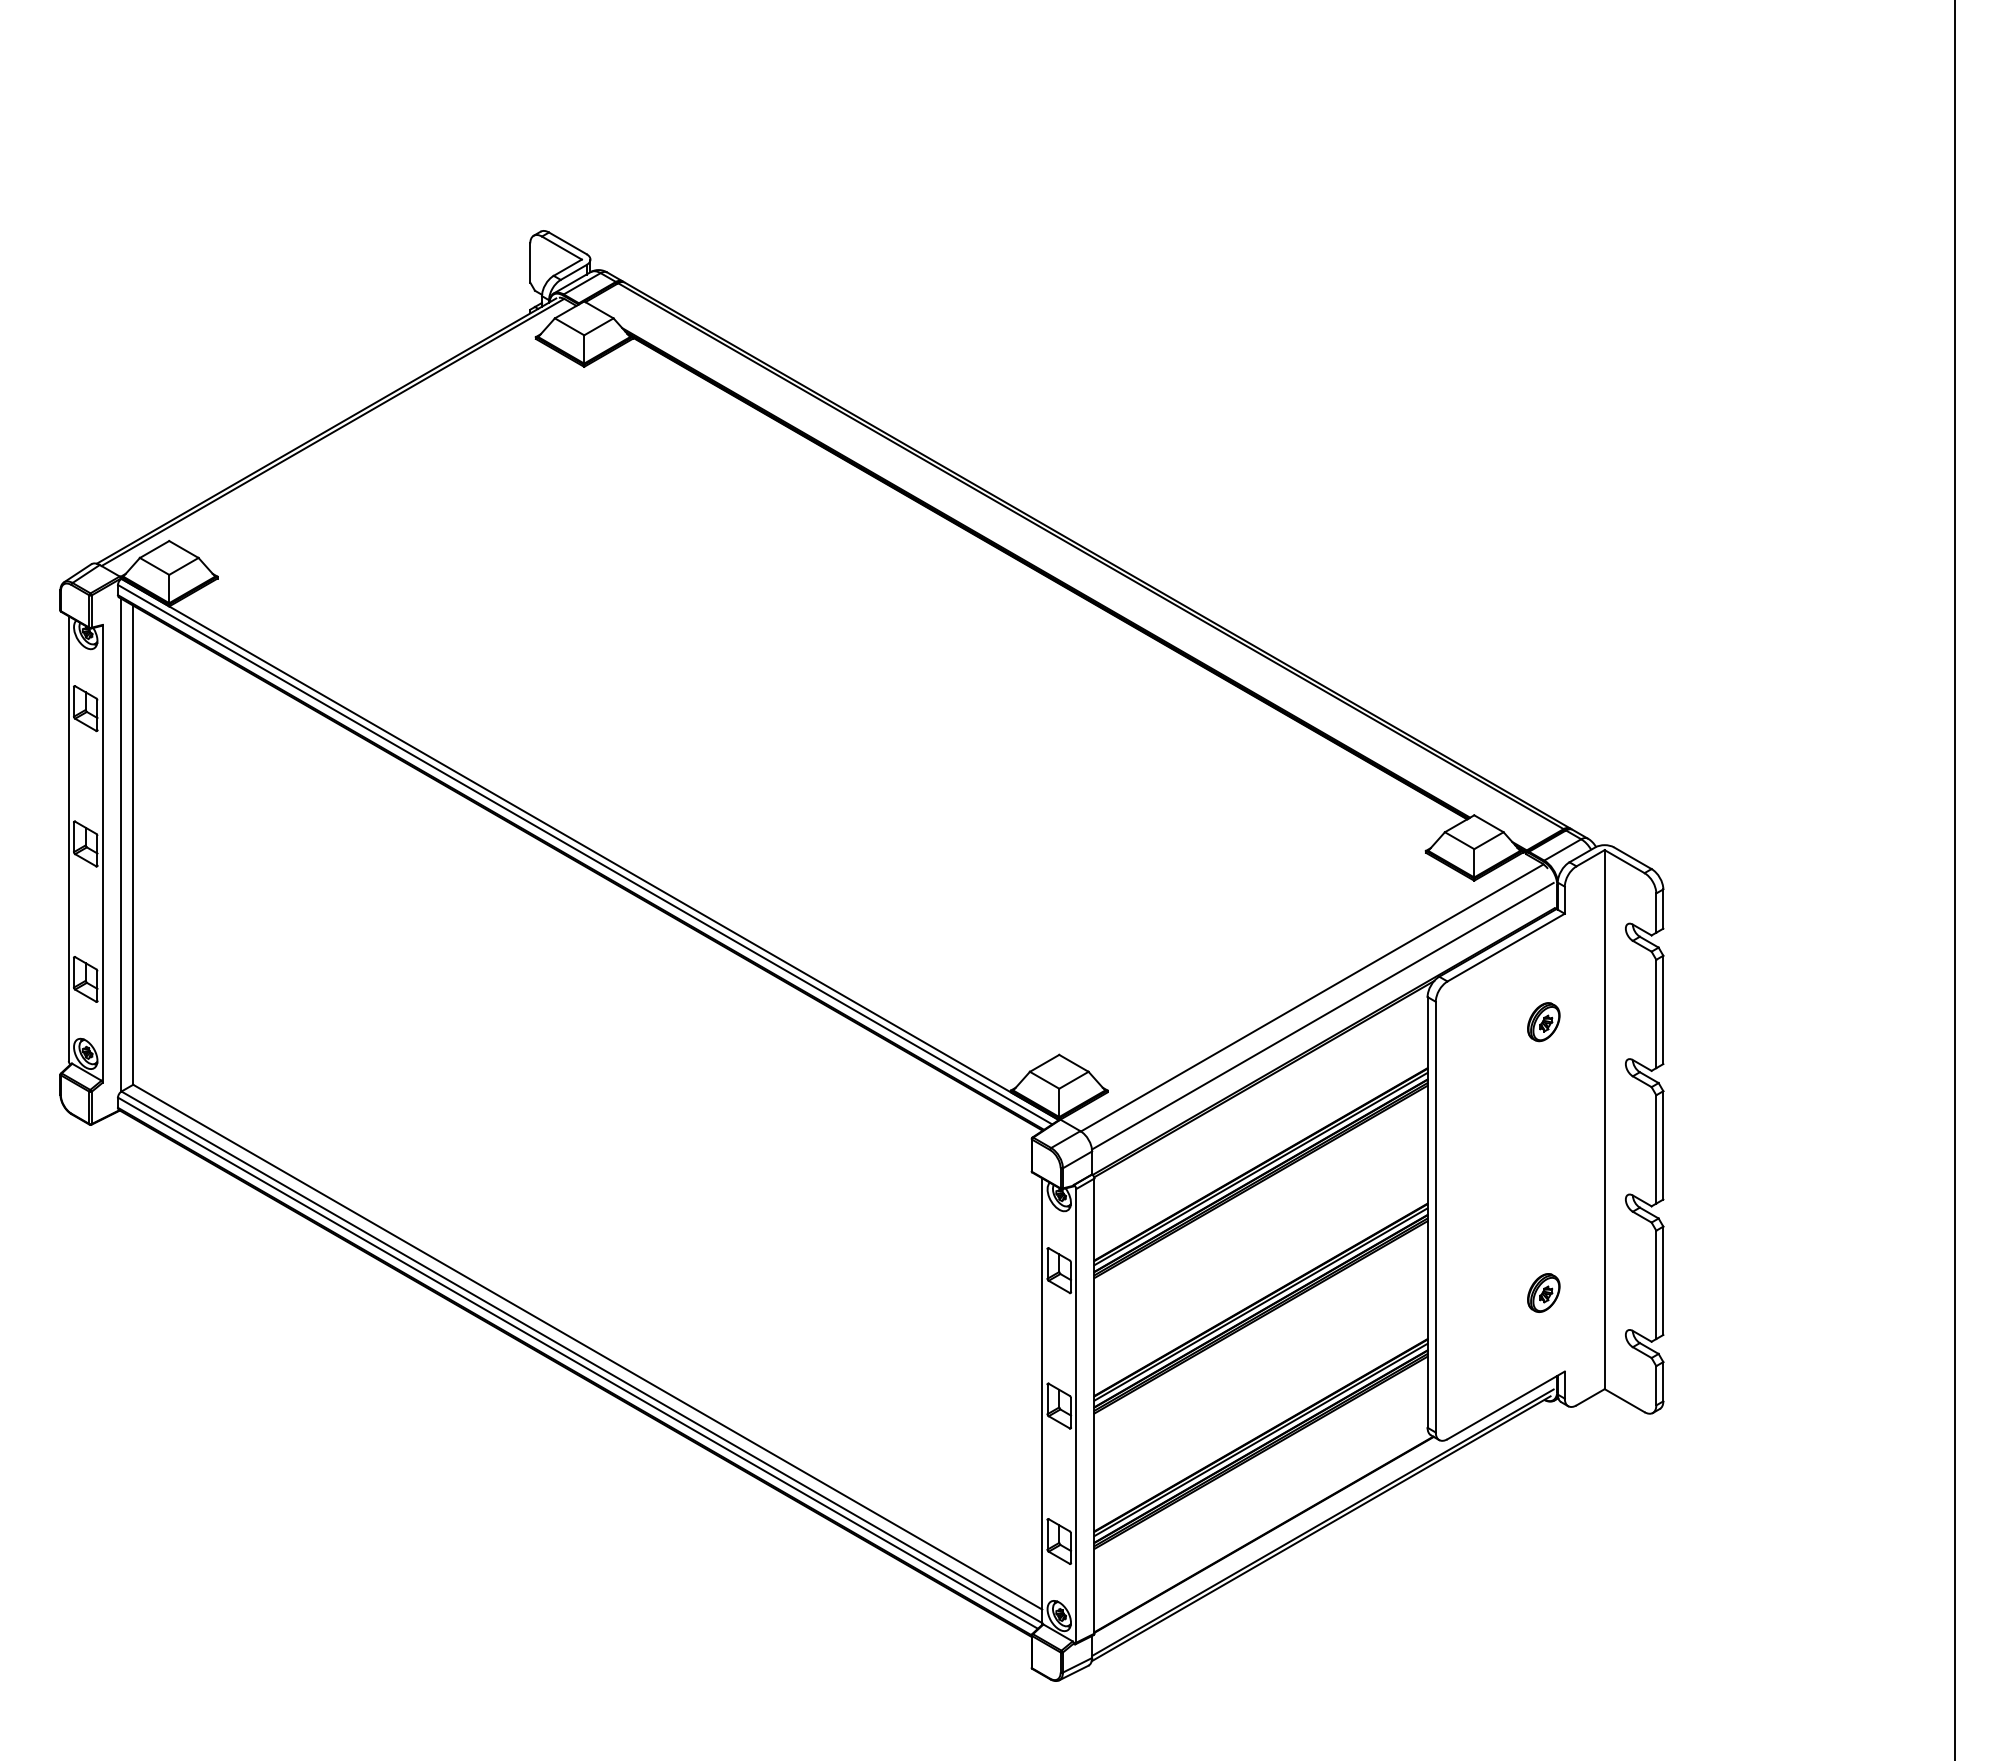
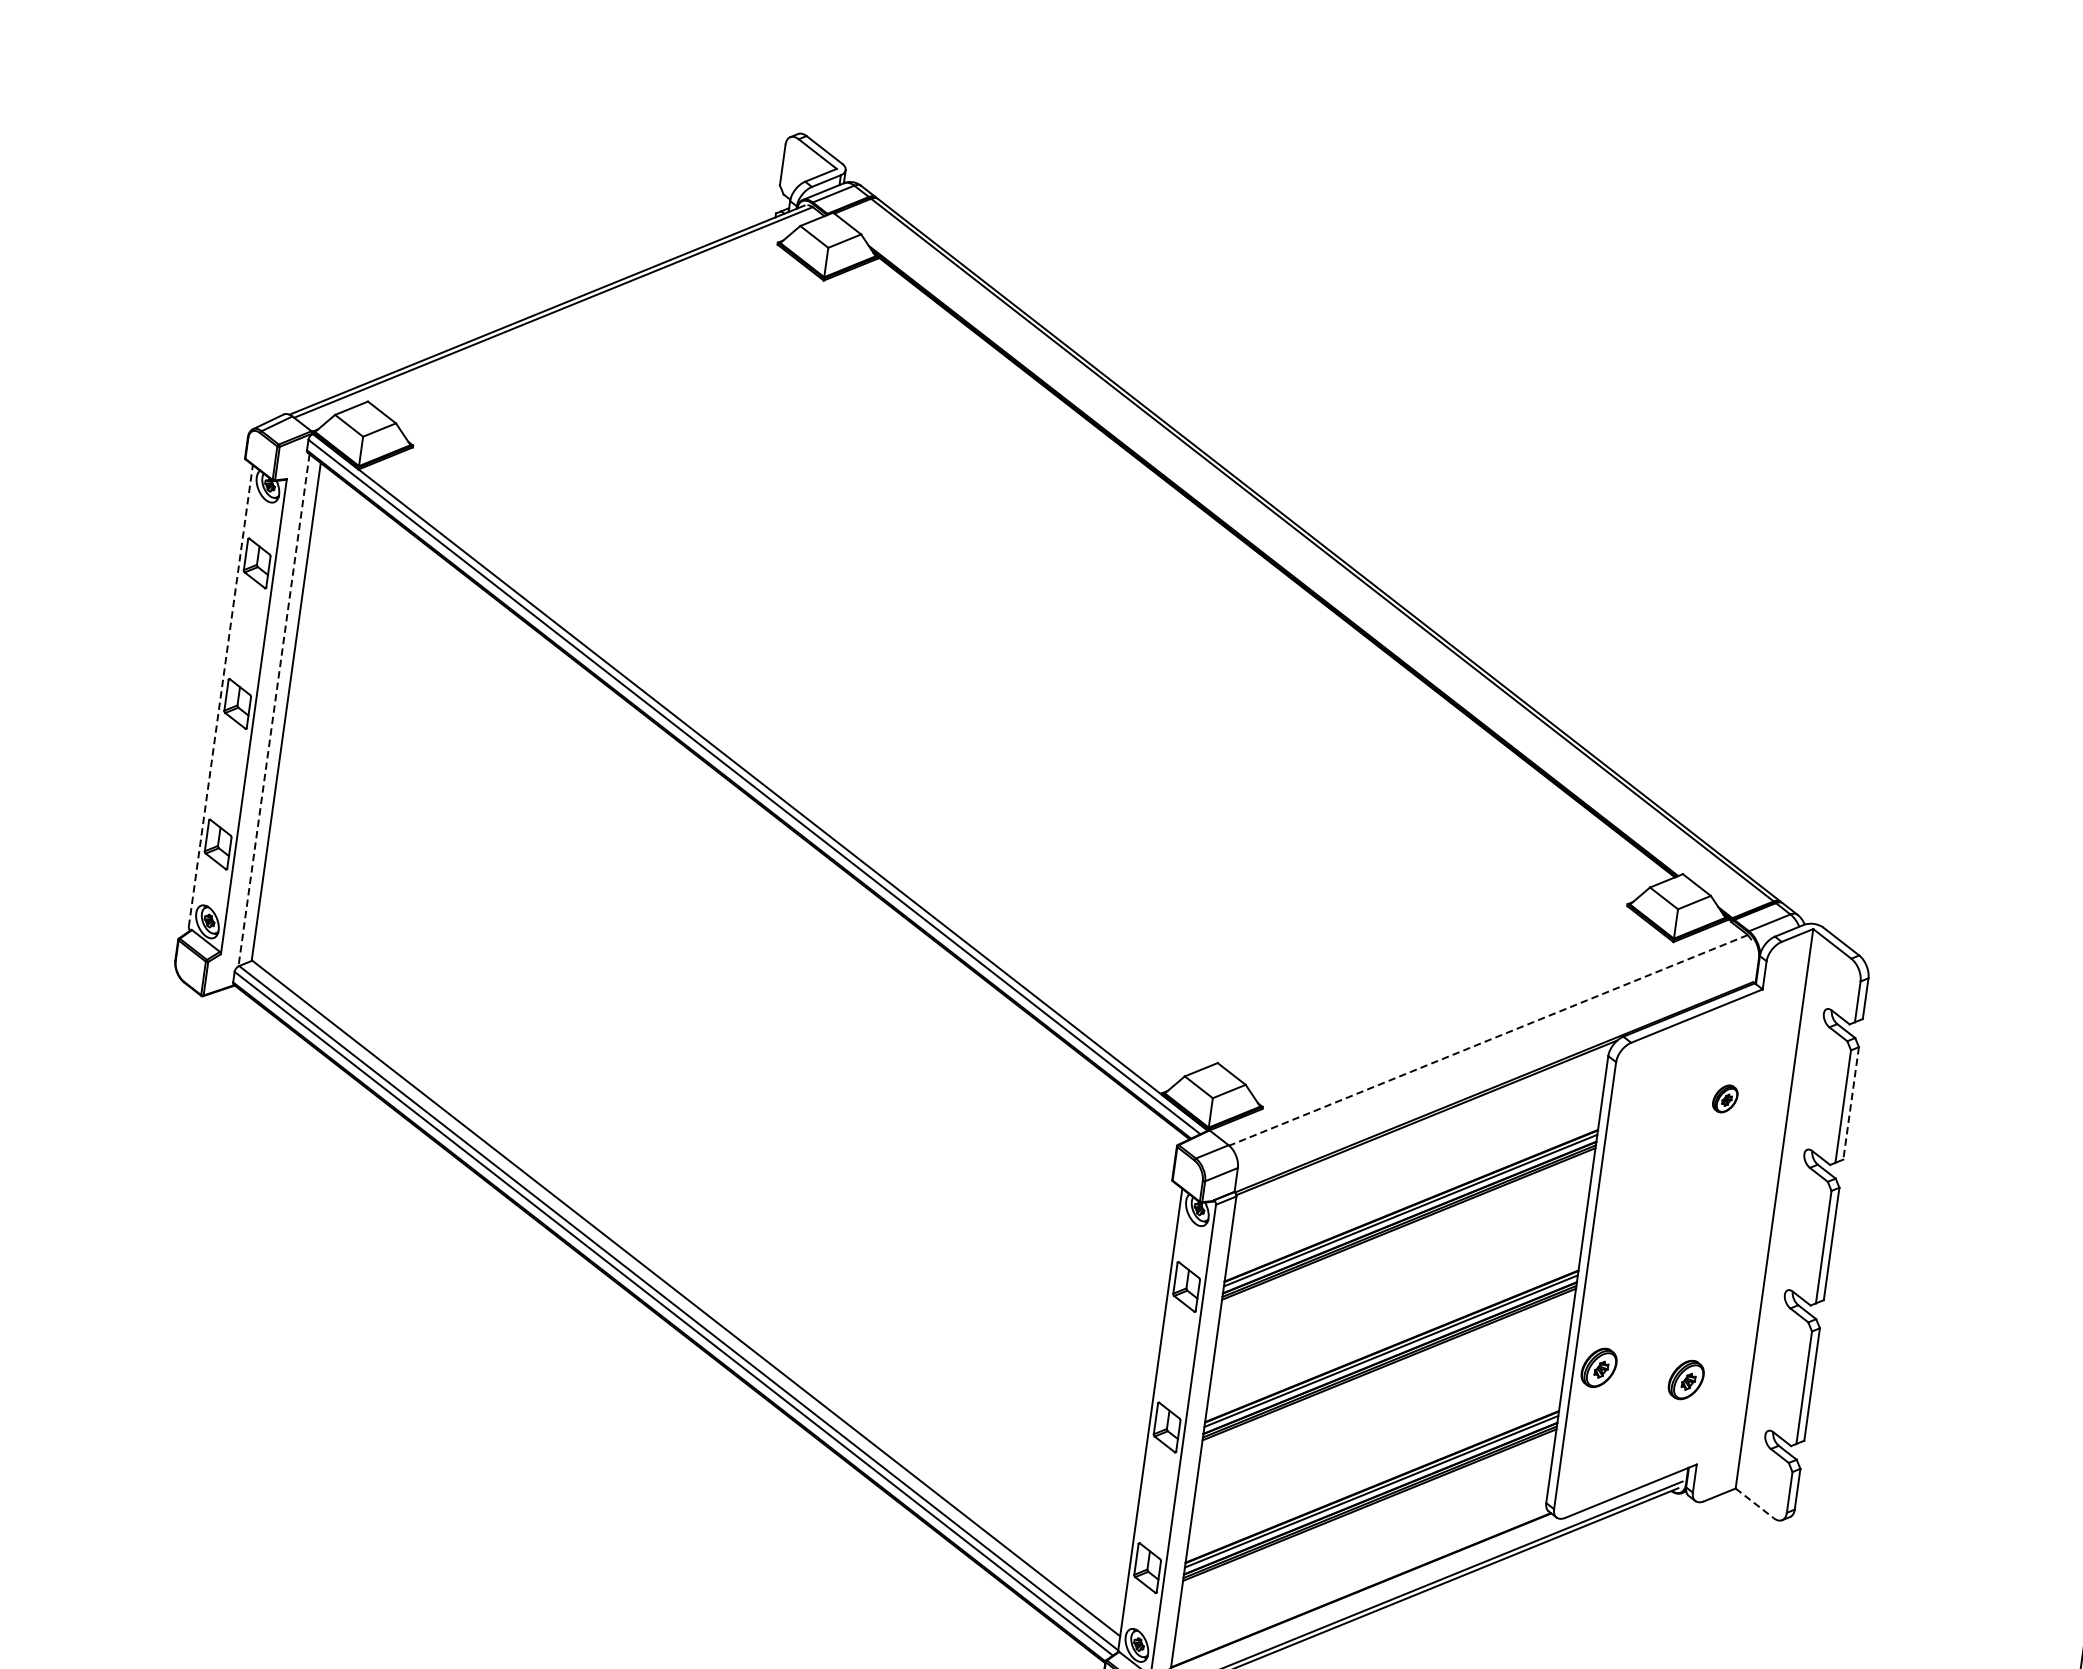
line: (68, 838) -> (220, 695), solid -> dashed
line: (120, 845) -> (273, 710), solid -> dashed
line: (1311, 998) -> (1487, 1040), solid -> dashed
line: (1663, 1010) -> (1851, 1104), solid -> dashed
line: (1322, 1015) -> (1496, 1060), removed
part: (1543, 1022) -> (1724, 1099), size x0.7
part: (1459, 1292) -> (1598, 1367), added
line: (1625, 1400) -> (1755, 1503), solid -> dashed

